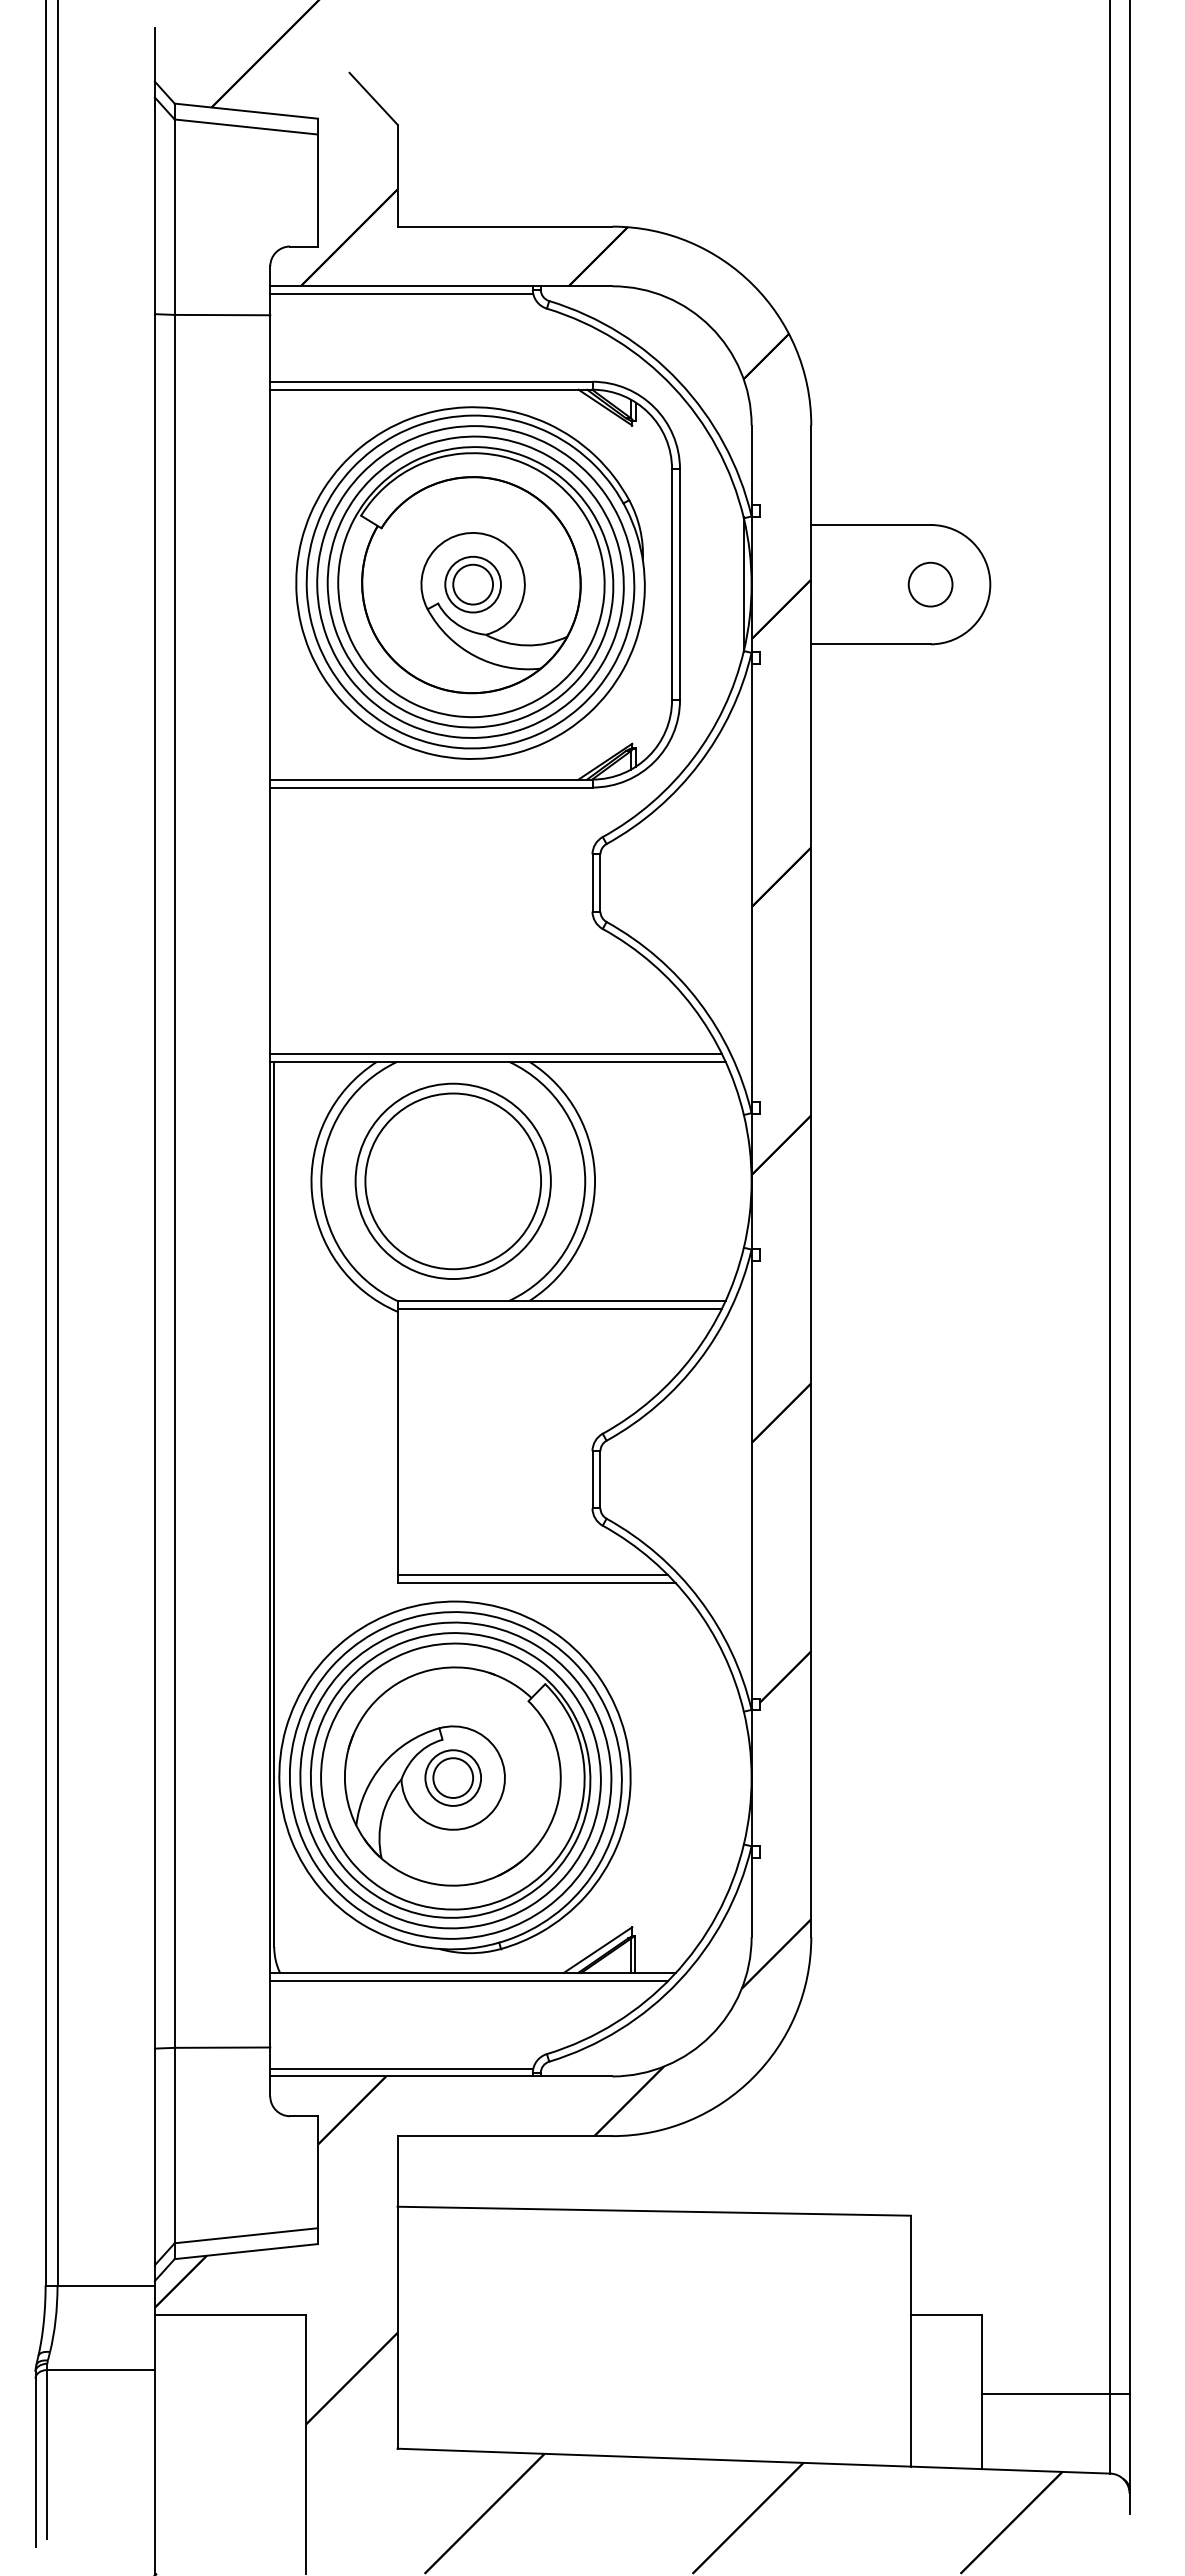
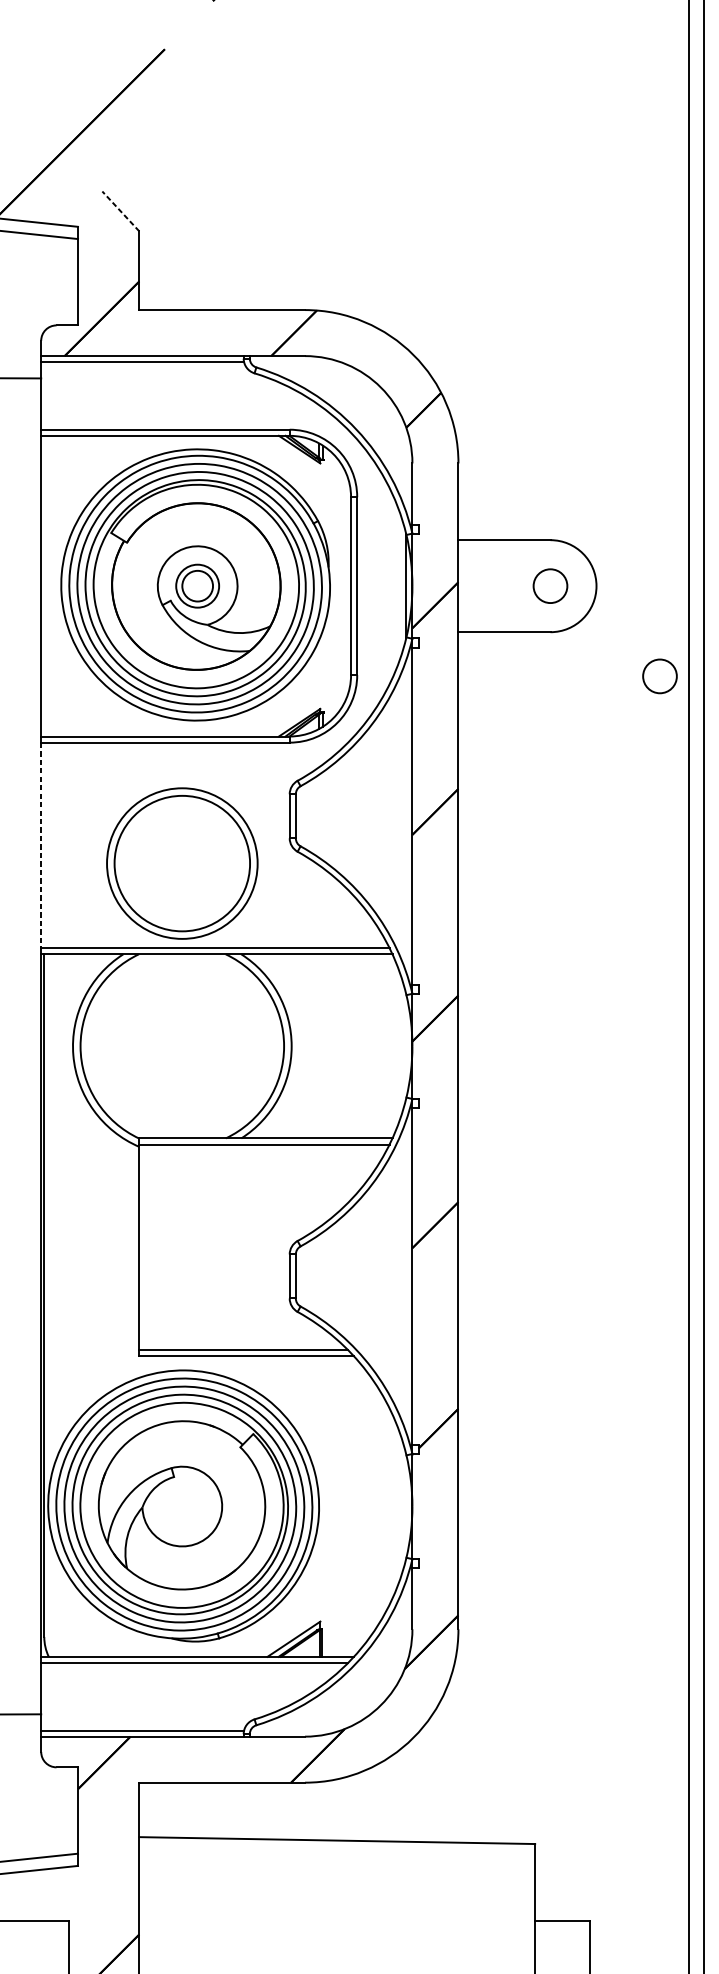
line: (373, 98) -> (120, 211), solid -> dashed
circle: (1072, 701) -> (659, 676), added
line: (270, 921) -> (41, 845), solid -> dashed
part: (452, 1180) -> (181, 862), moved
part: (452, 1777) -> (181, 1506), removed

